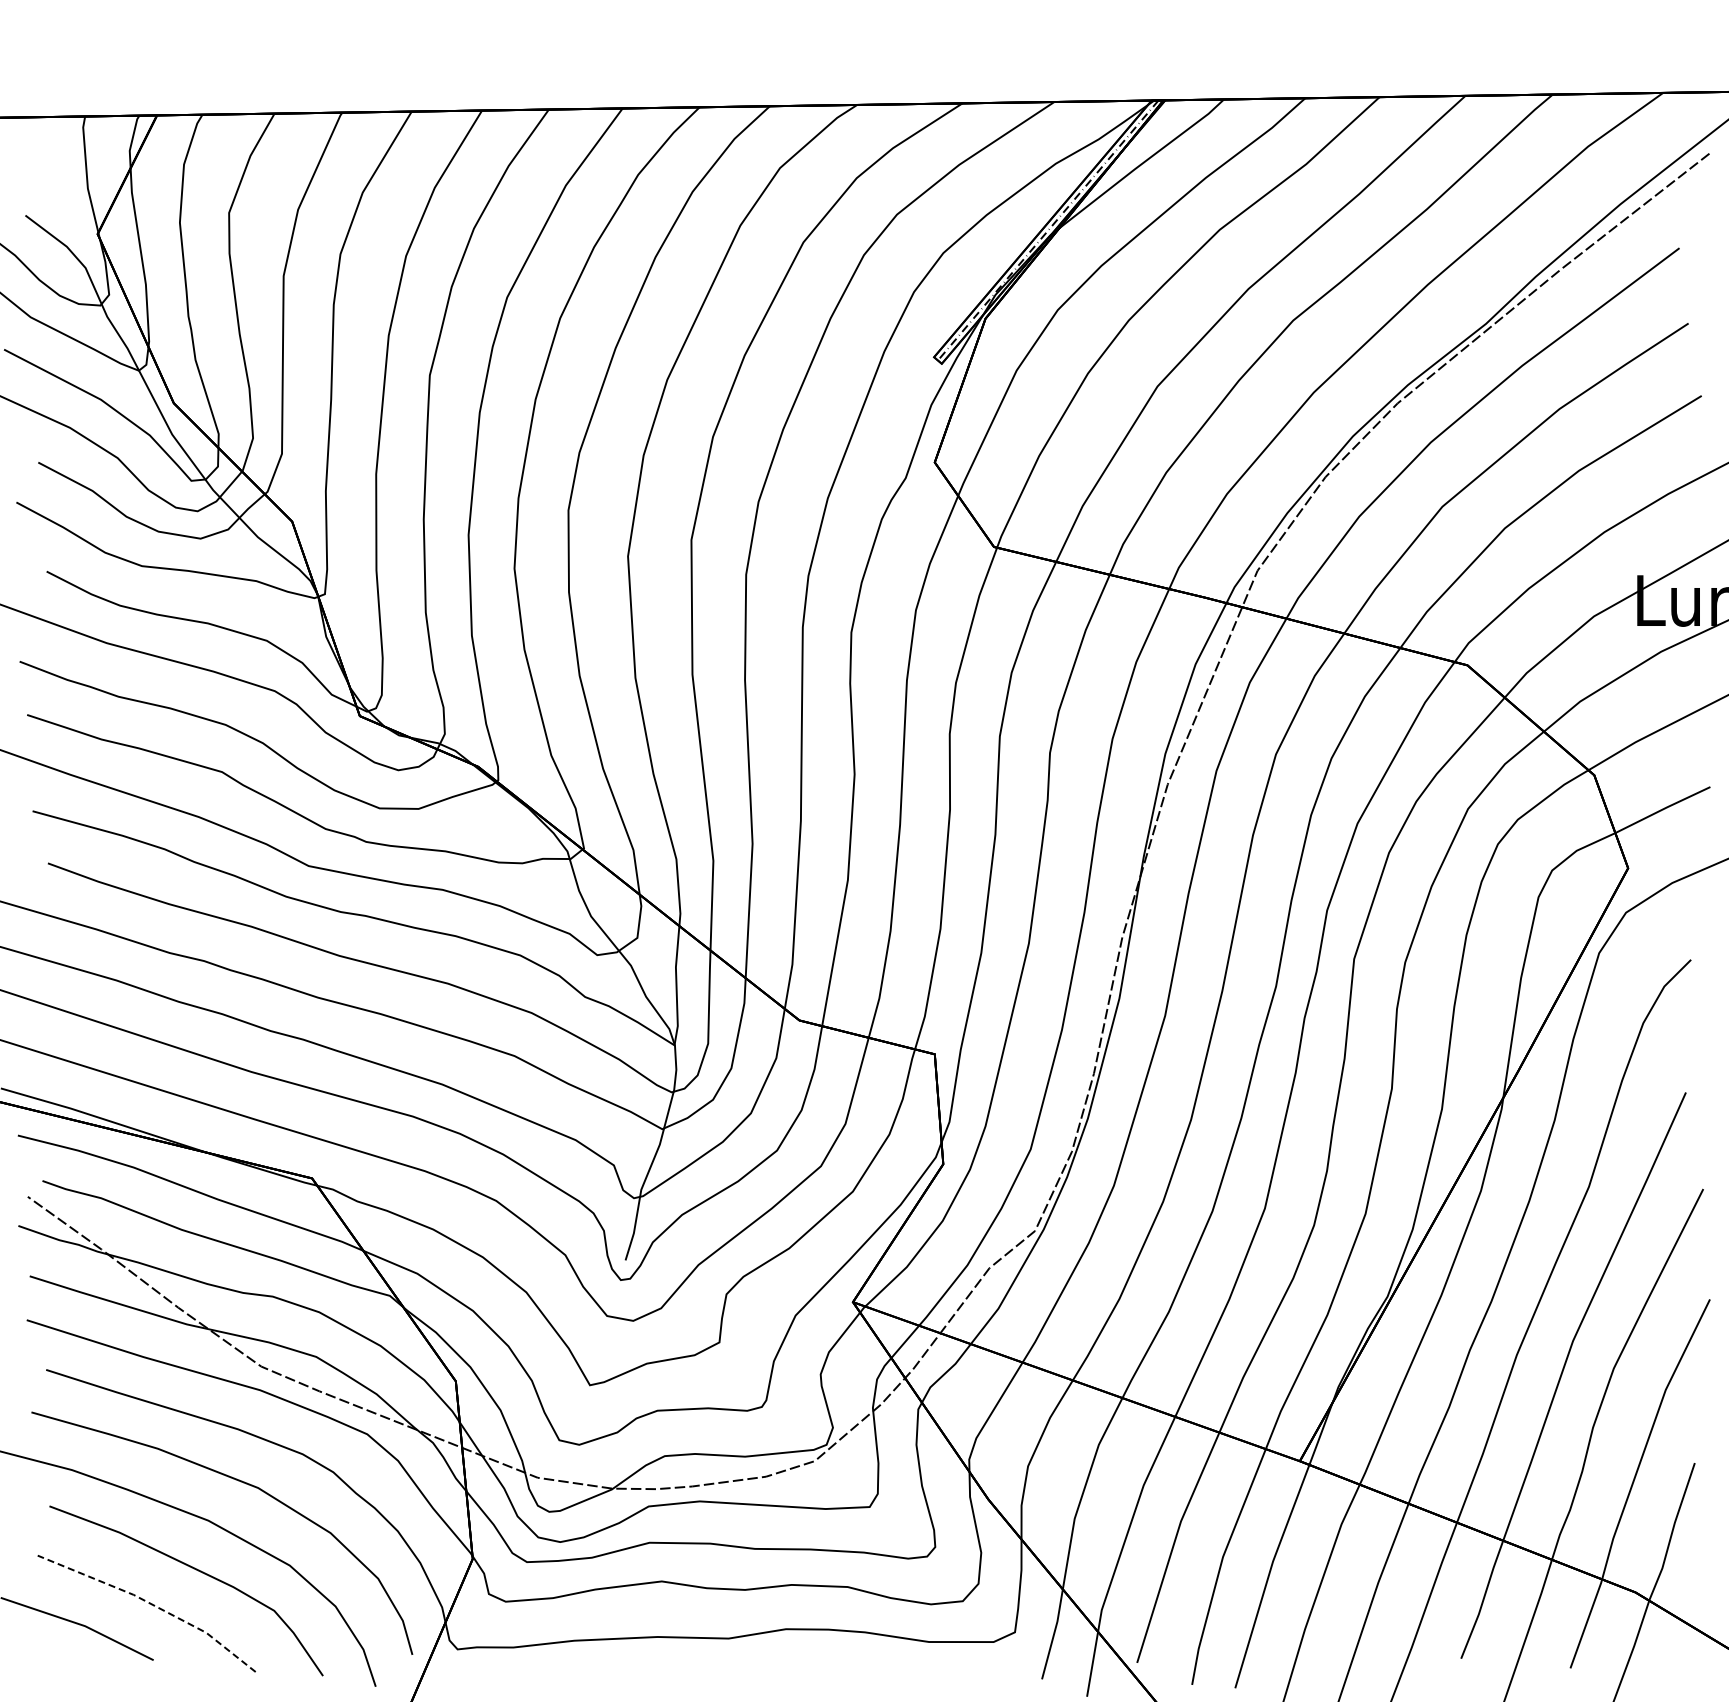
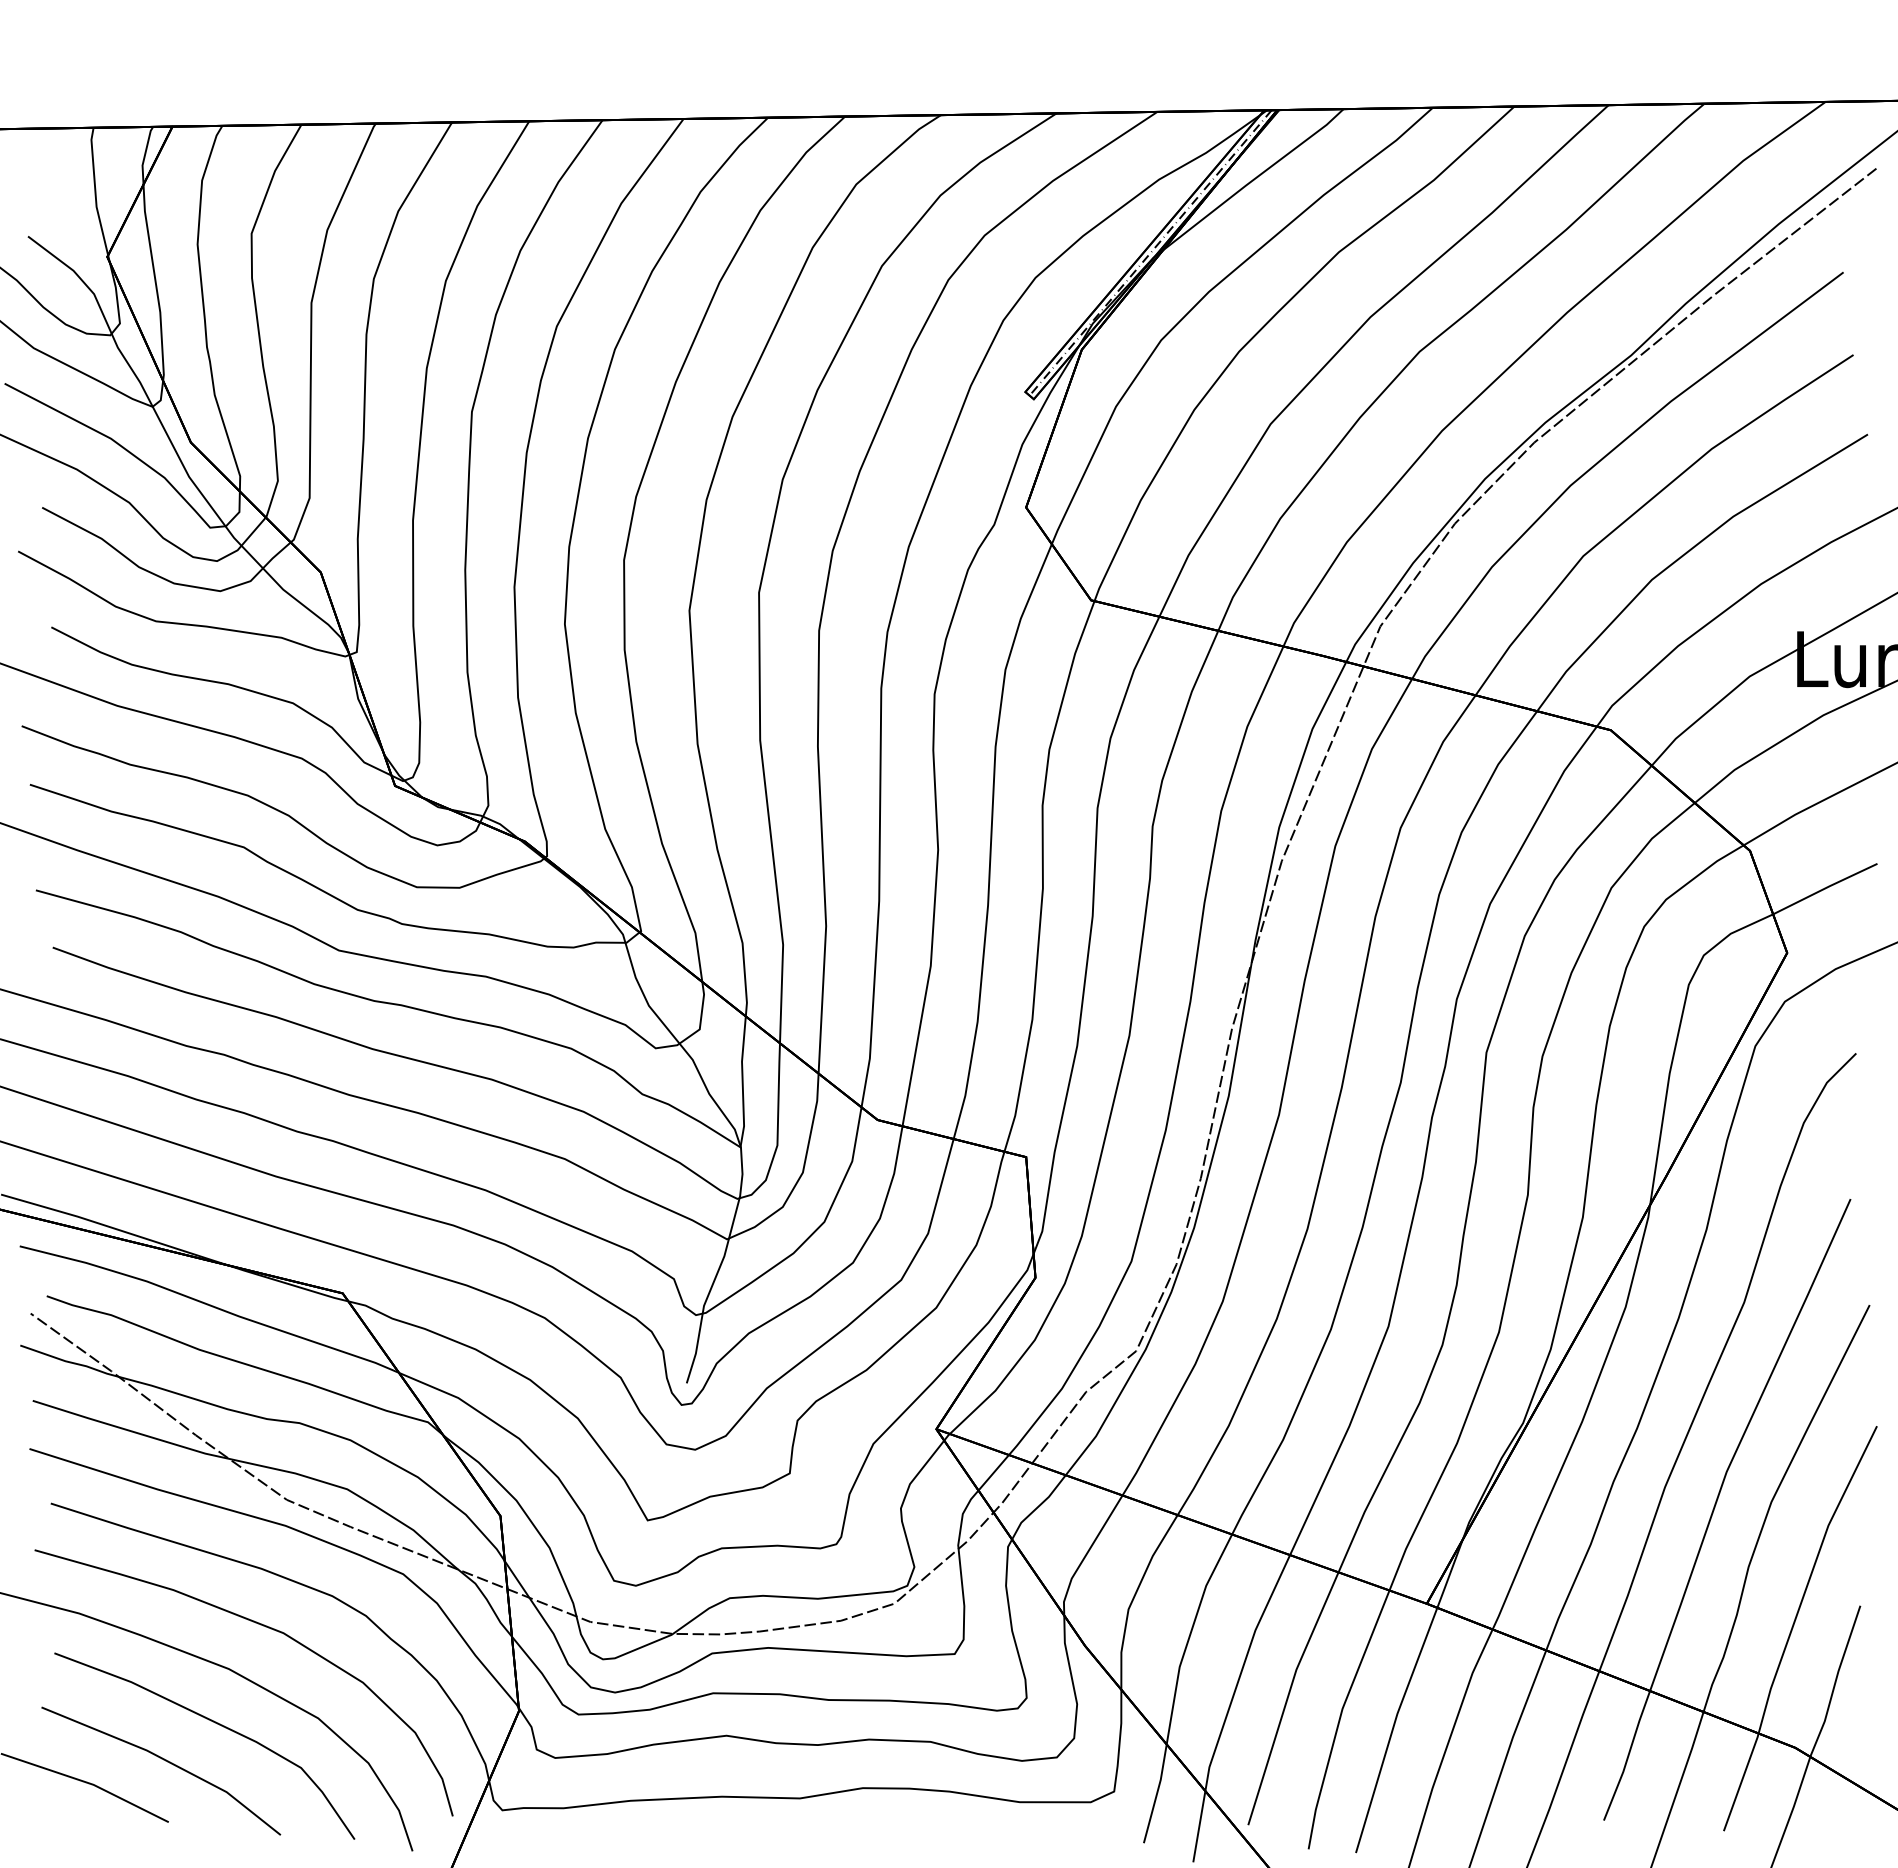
line: (152, 1604) -> (167, 1761), dashed -> solid

